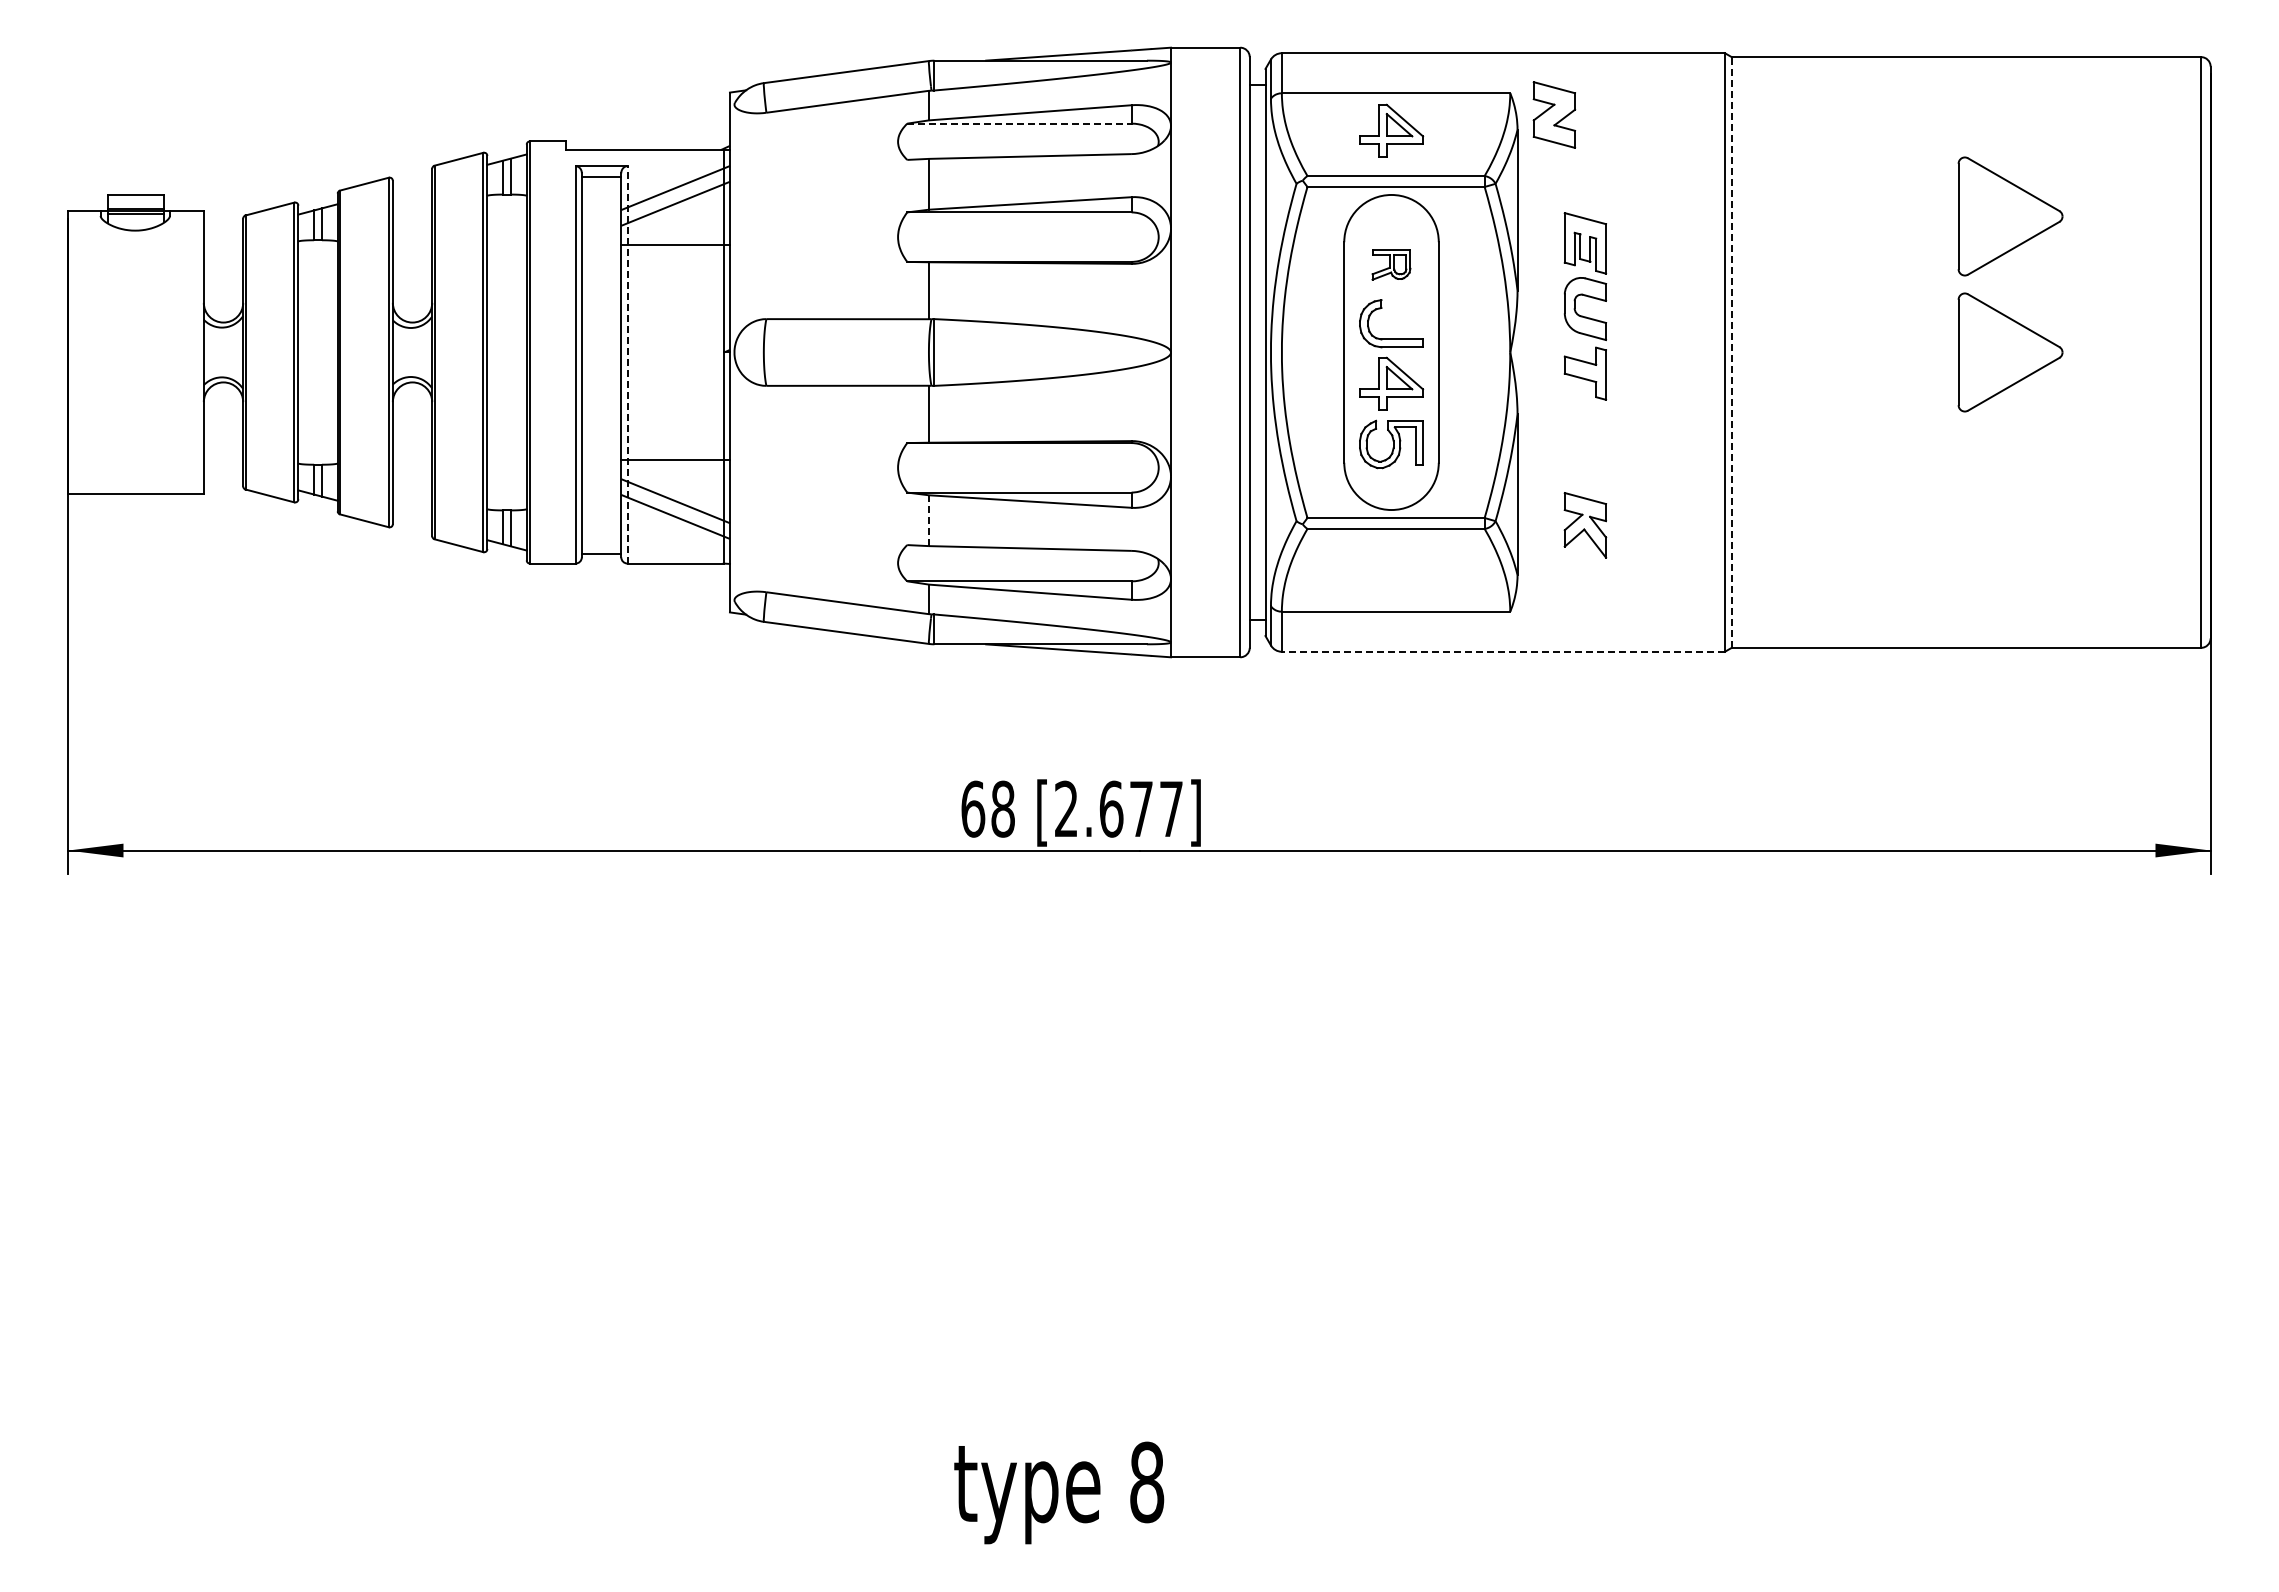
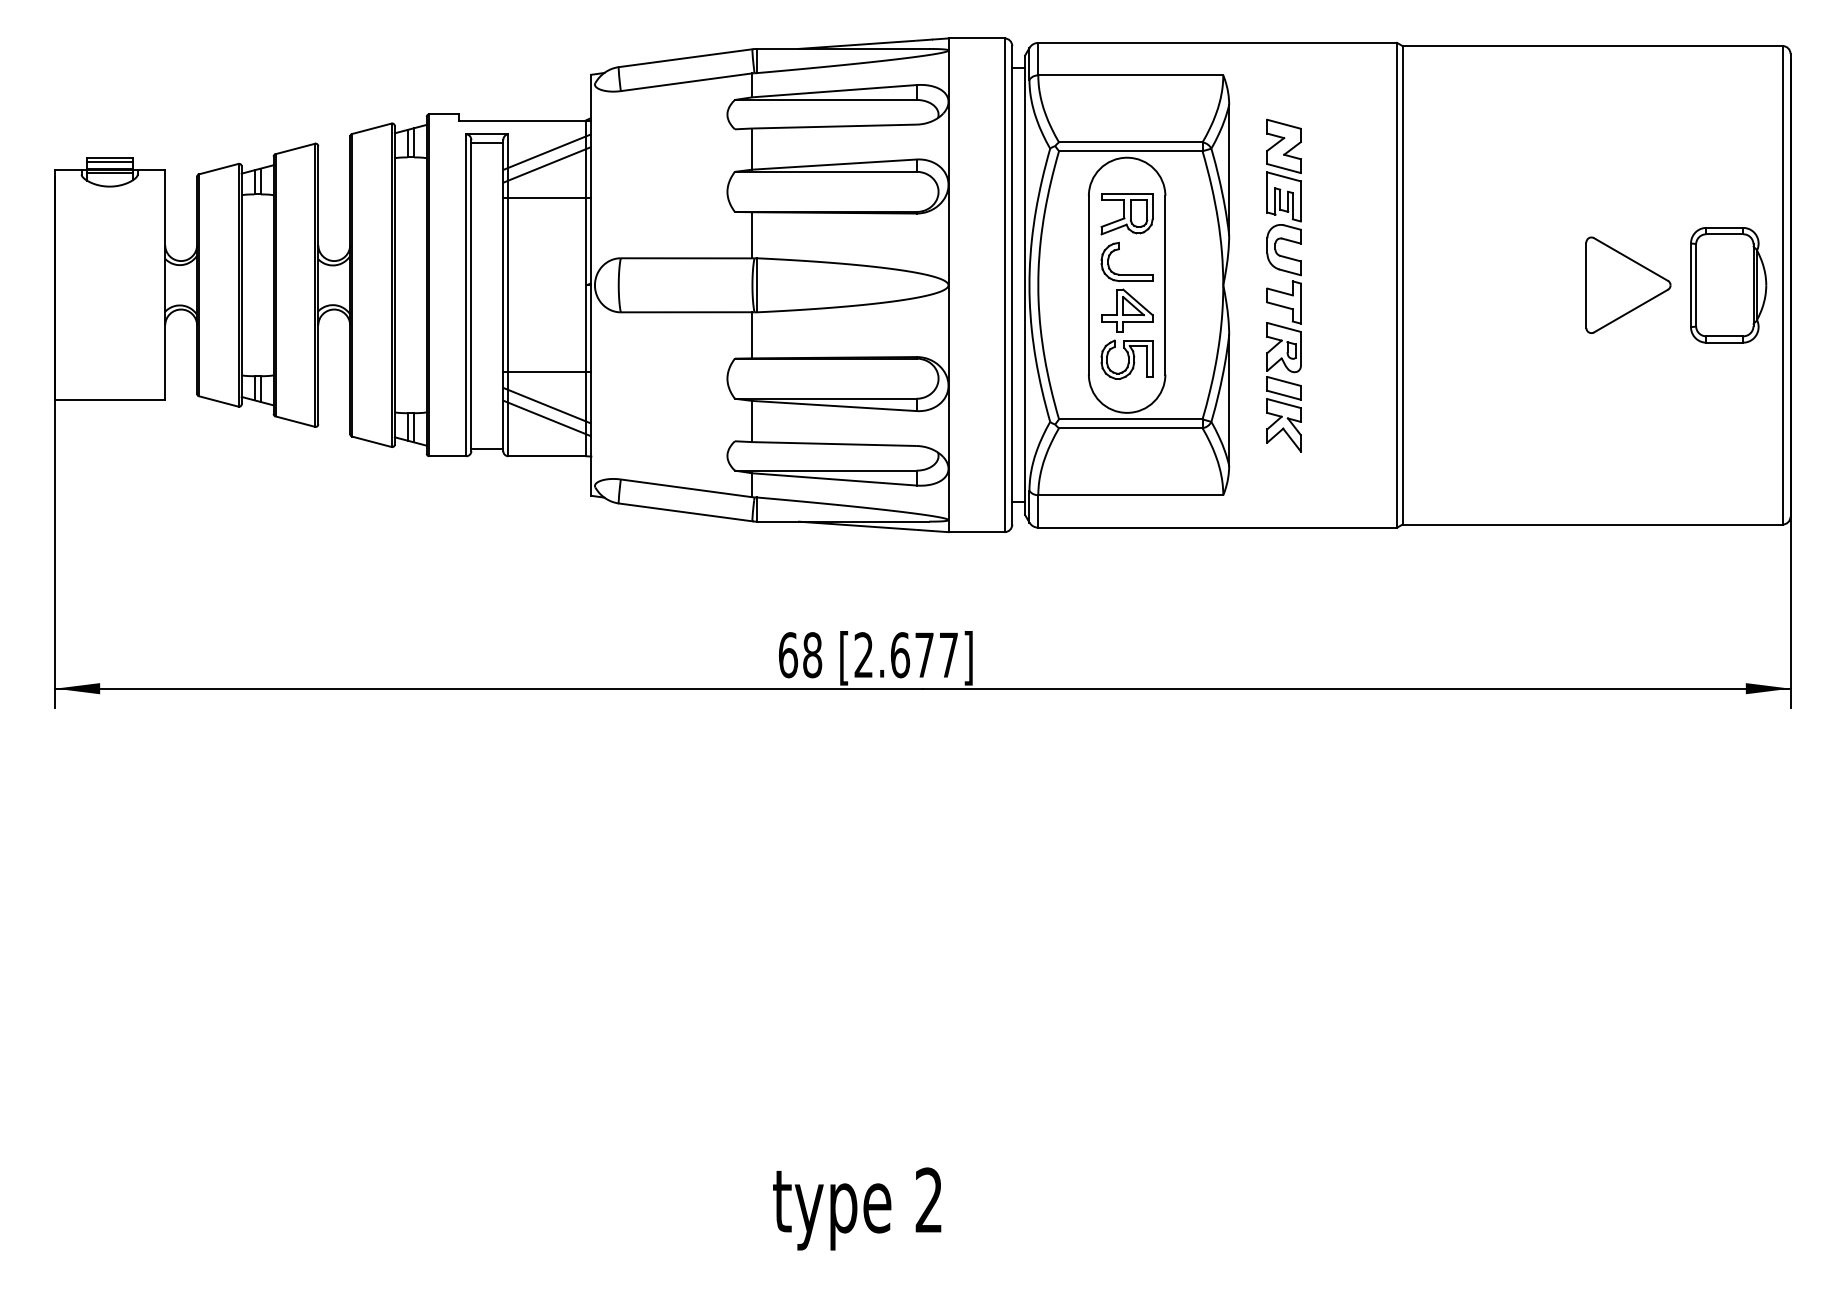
part: (1554, 114) -> (1284, 146), moved
line: (1019, 123) -> (825, 99), dashed -> solid
part: (1391, 130) -> (1127, 105), removed
line: (135, 199) -> (109, 161), added
part: (2010, 216) -> (1628, 175), removed
part: (1391, 264) -> (1127, 214), size x1.67
line: (1731, 352) -> (1402, 285), dashed -> solid
part: (2133, 352) -> (1728, 285), added
line: (627, 364) -> (508, 295), dashed -> solid
part: (1585, 446) -> (1284, 361), added
line: (928, 521) -> (752, 422), dashed -> solid
line: (1503, 651) -> (1217, 527), dashed -> solid
text: (1147, 1482) -> (929, 1200), 8 -> 2

